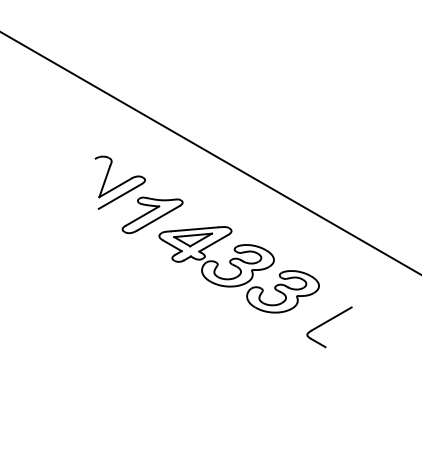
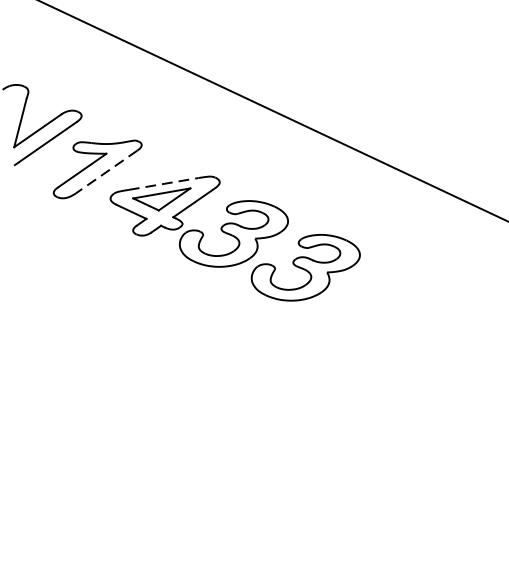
line: (157, 218) -> (105, 172), solid -> dashed
line: (195, 229) -> (164, 184), solid -> dashed
part: (329, 327) -> (381, 316), removed

